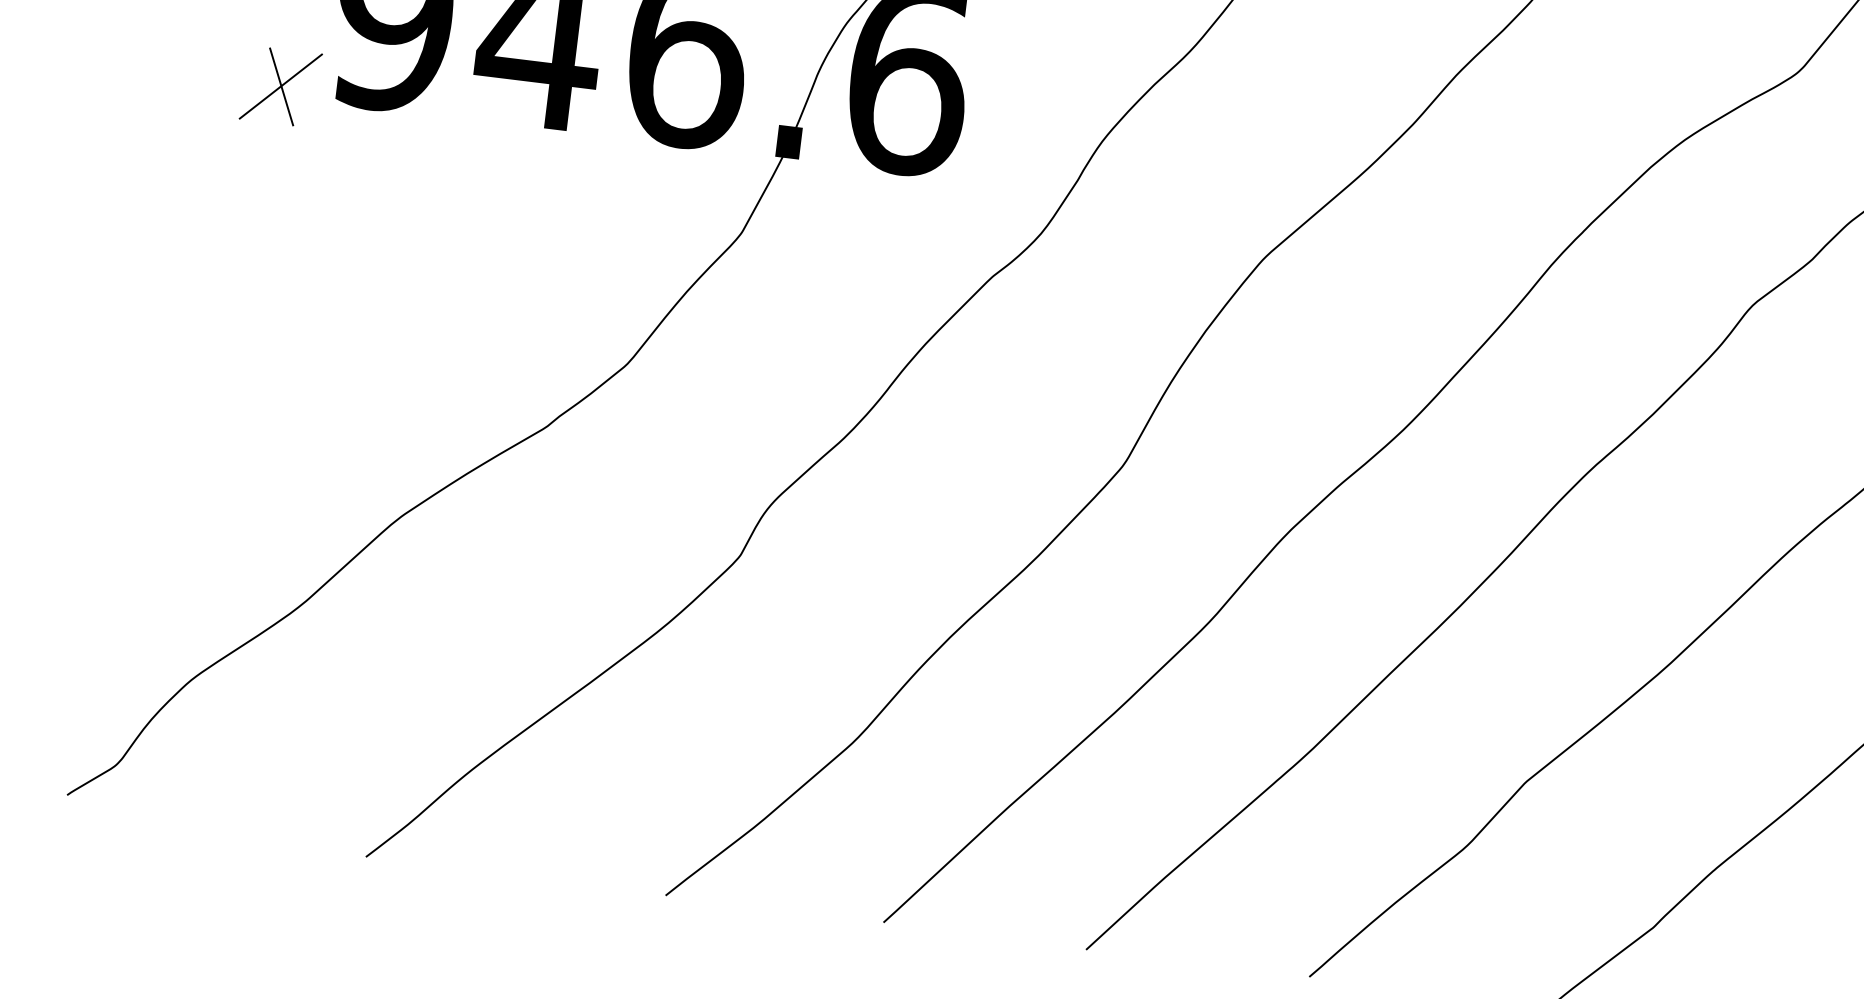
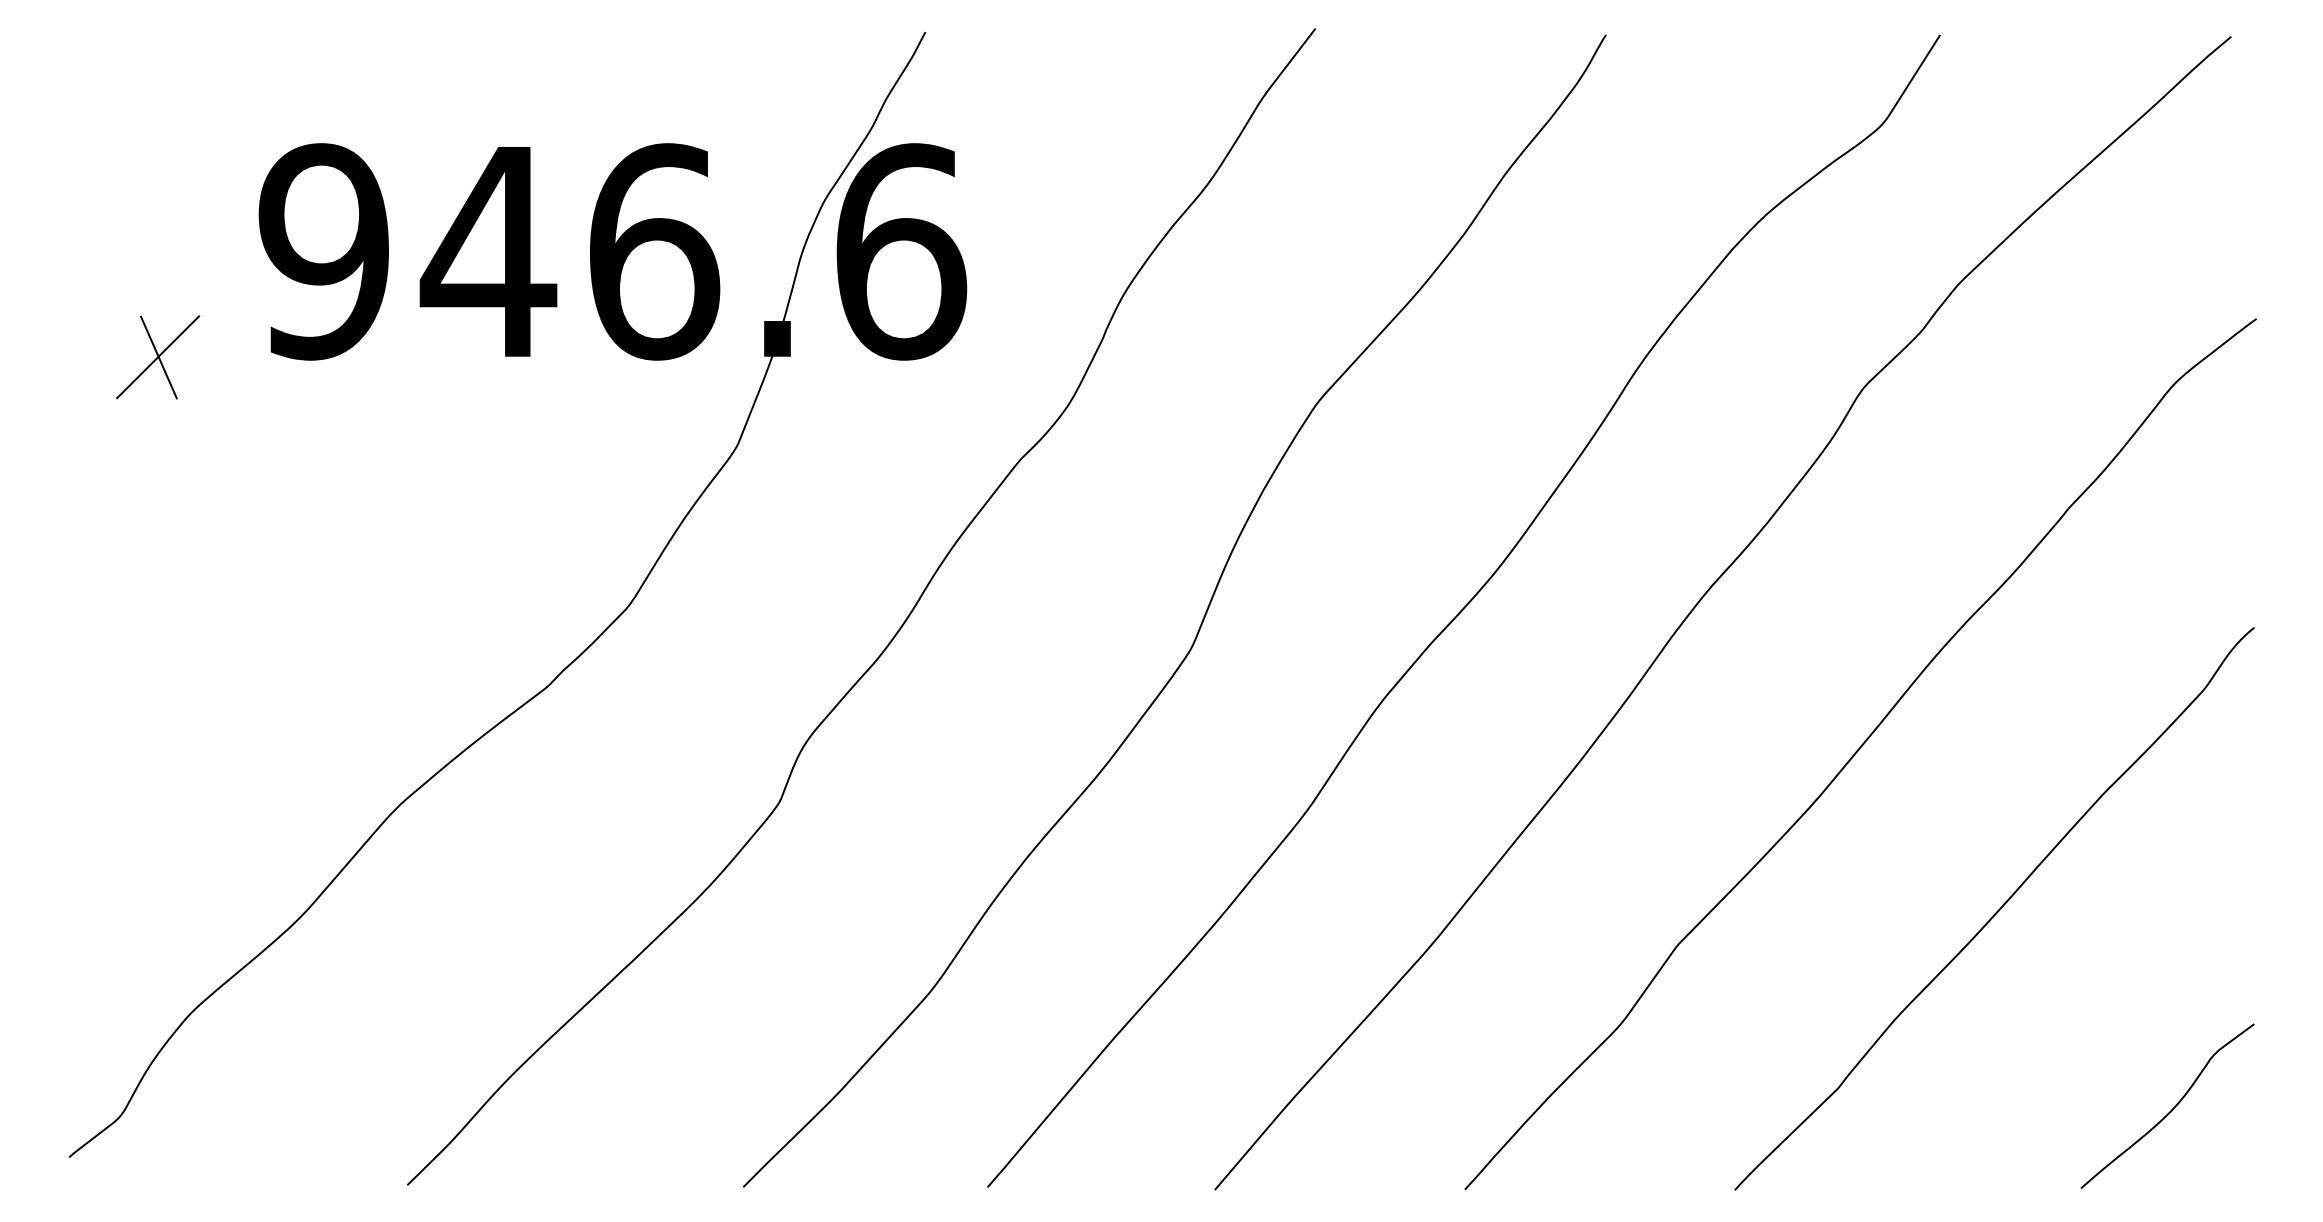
part: (281, 86) -> (158, 357), moved

